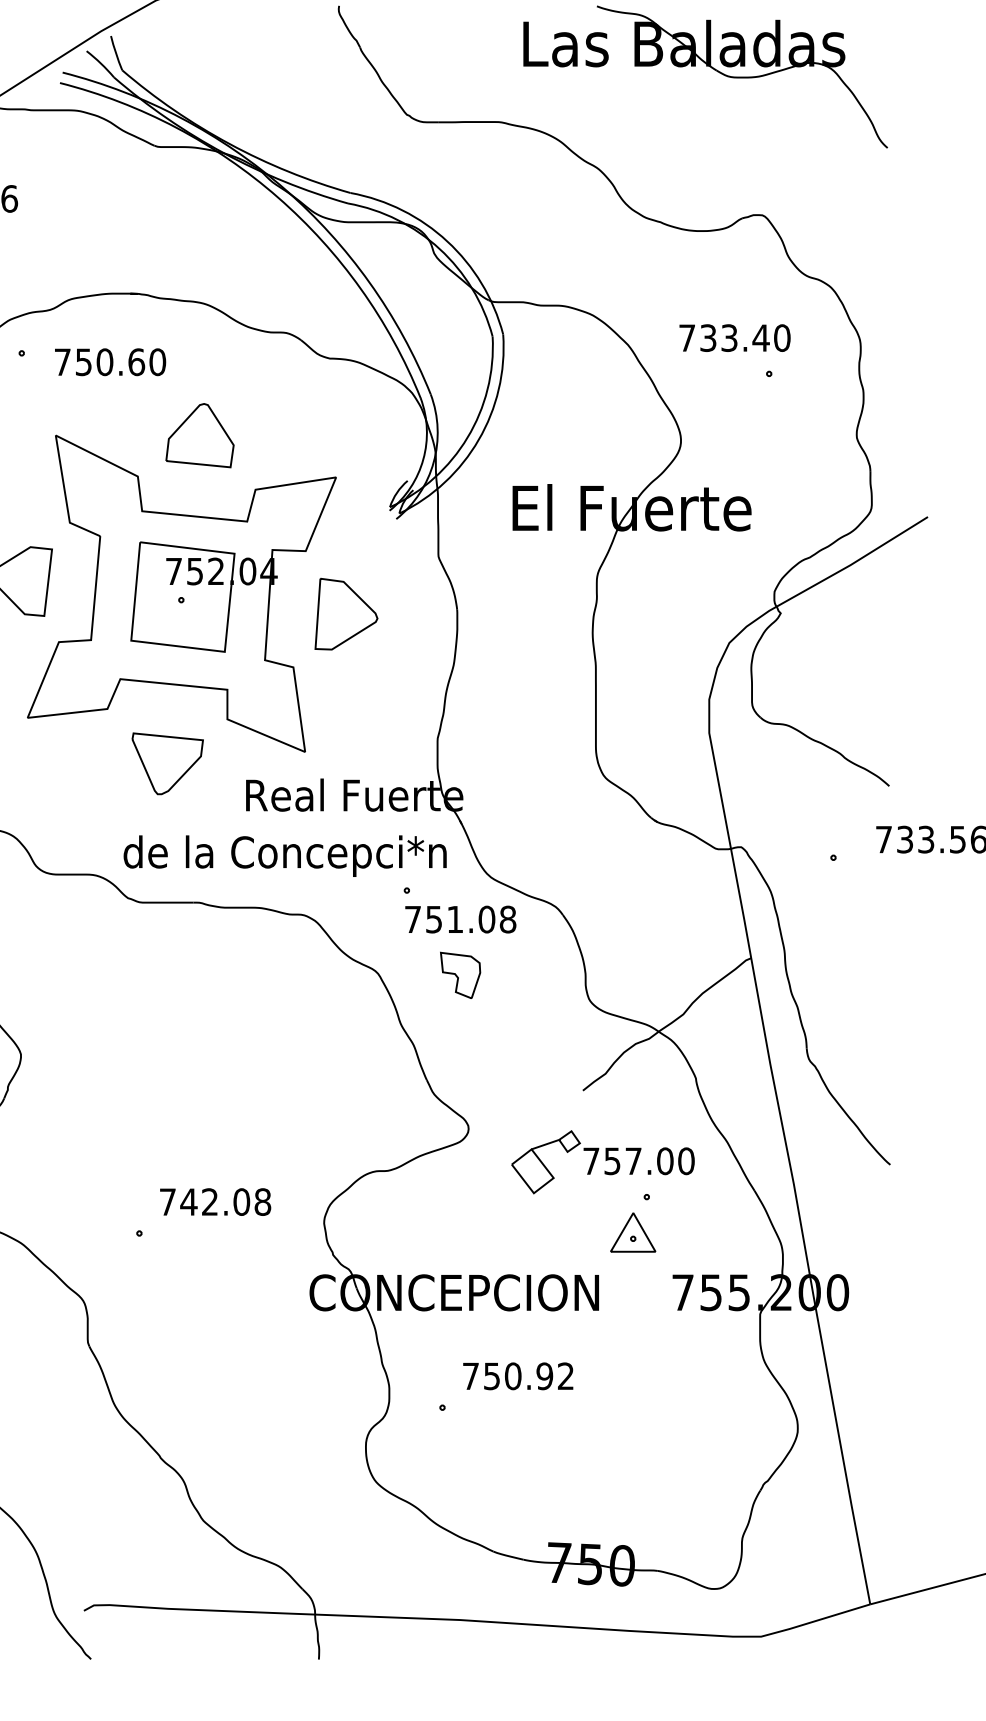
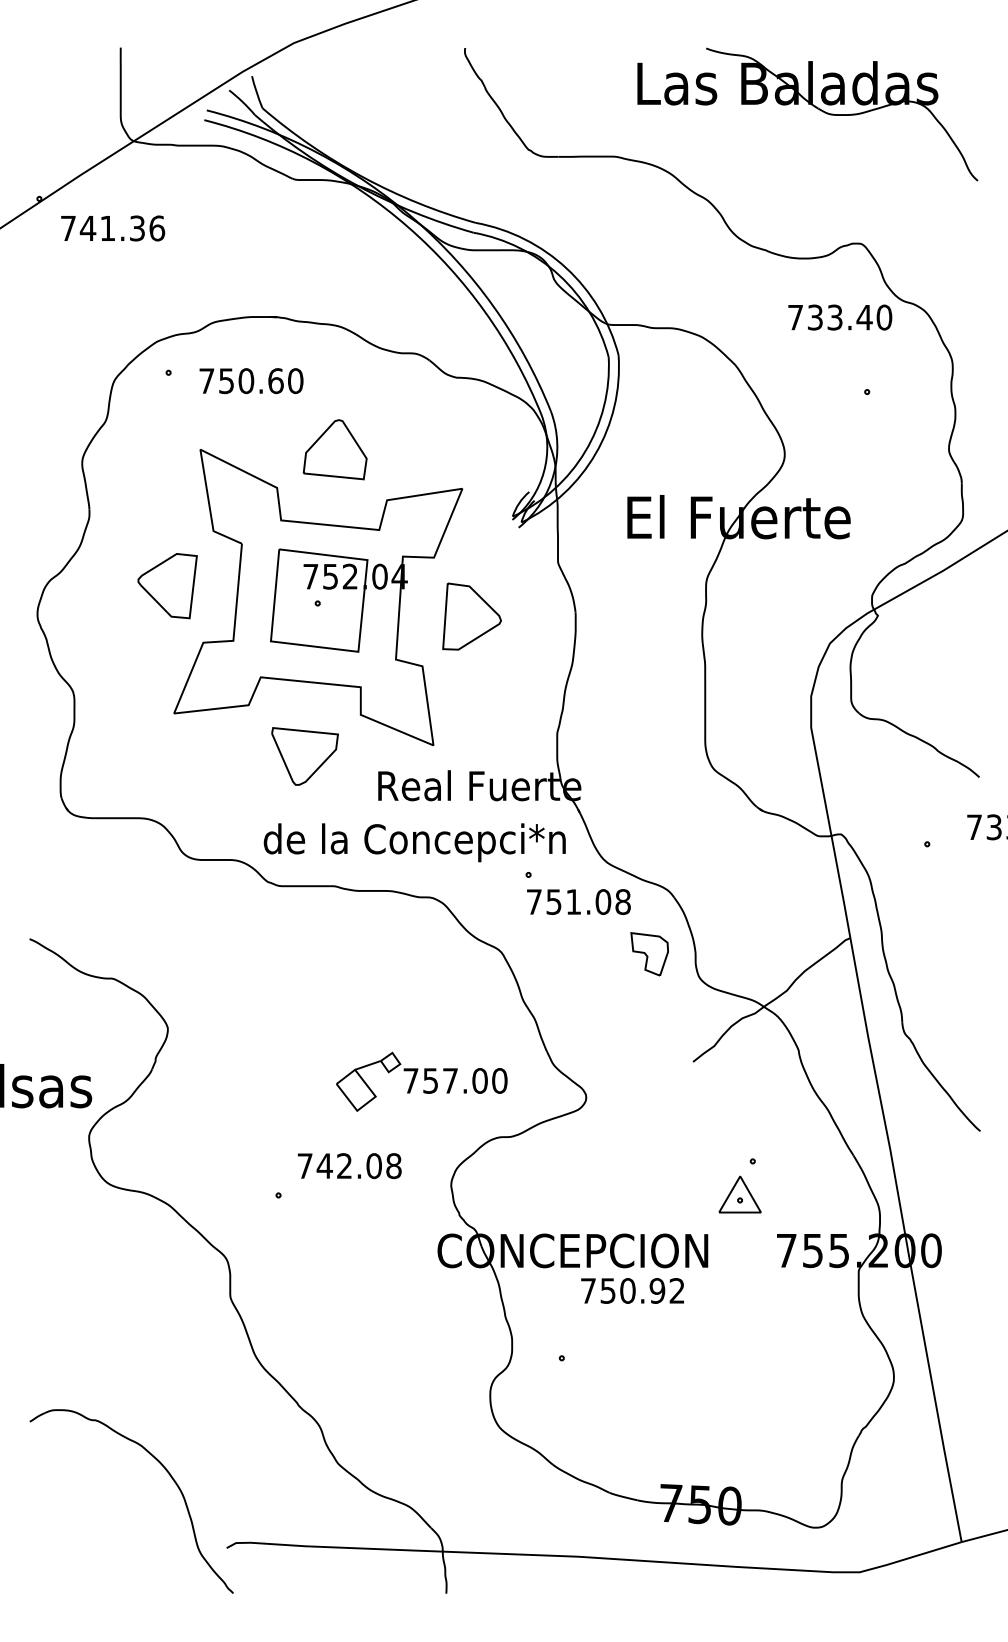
text: (735, 338) -> (840, 317), moved
part: (460, 975) -> (649, 954), moved
part: (602, 1161) -> (421, 1081), moved
text: (518, 1375) -> (632, 1290), moved

